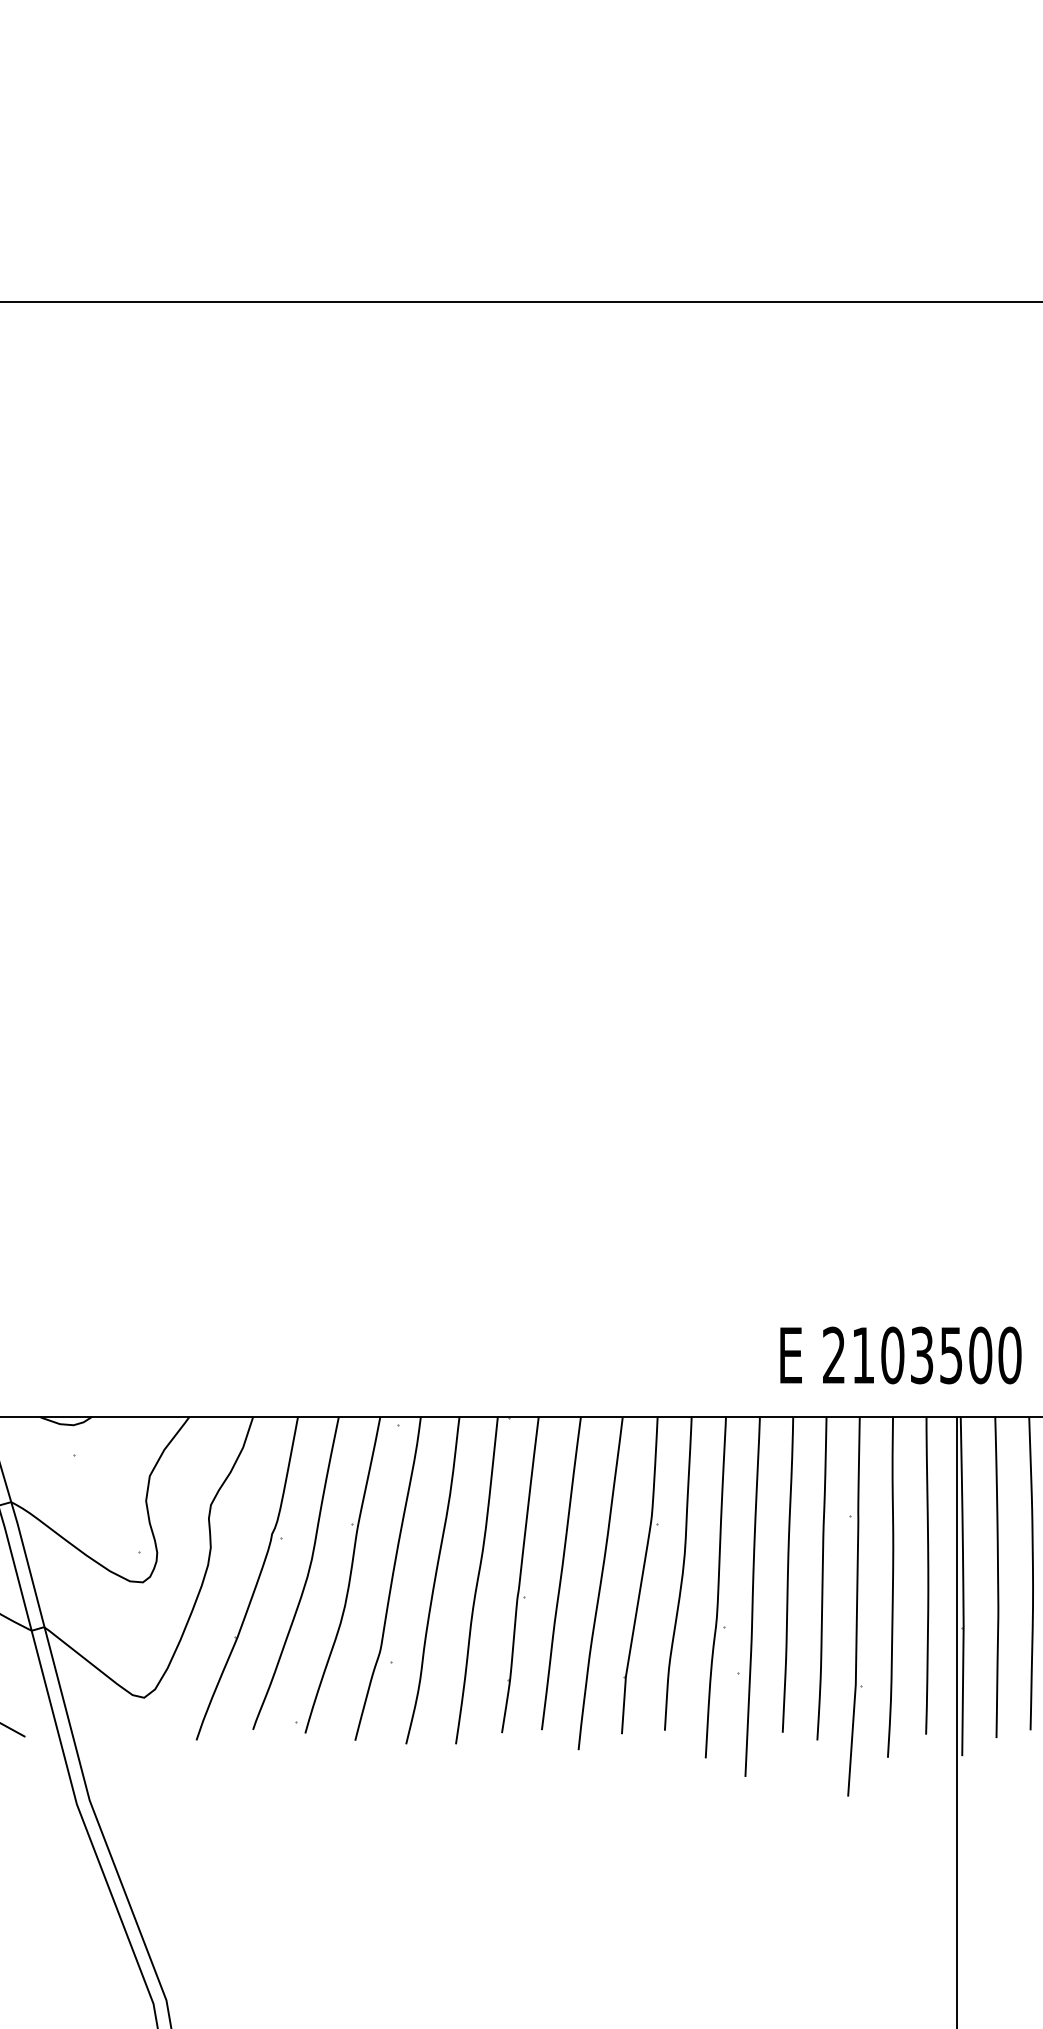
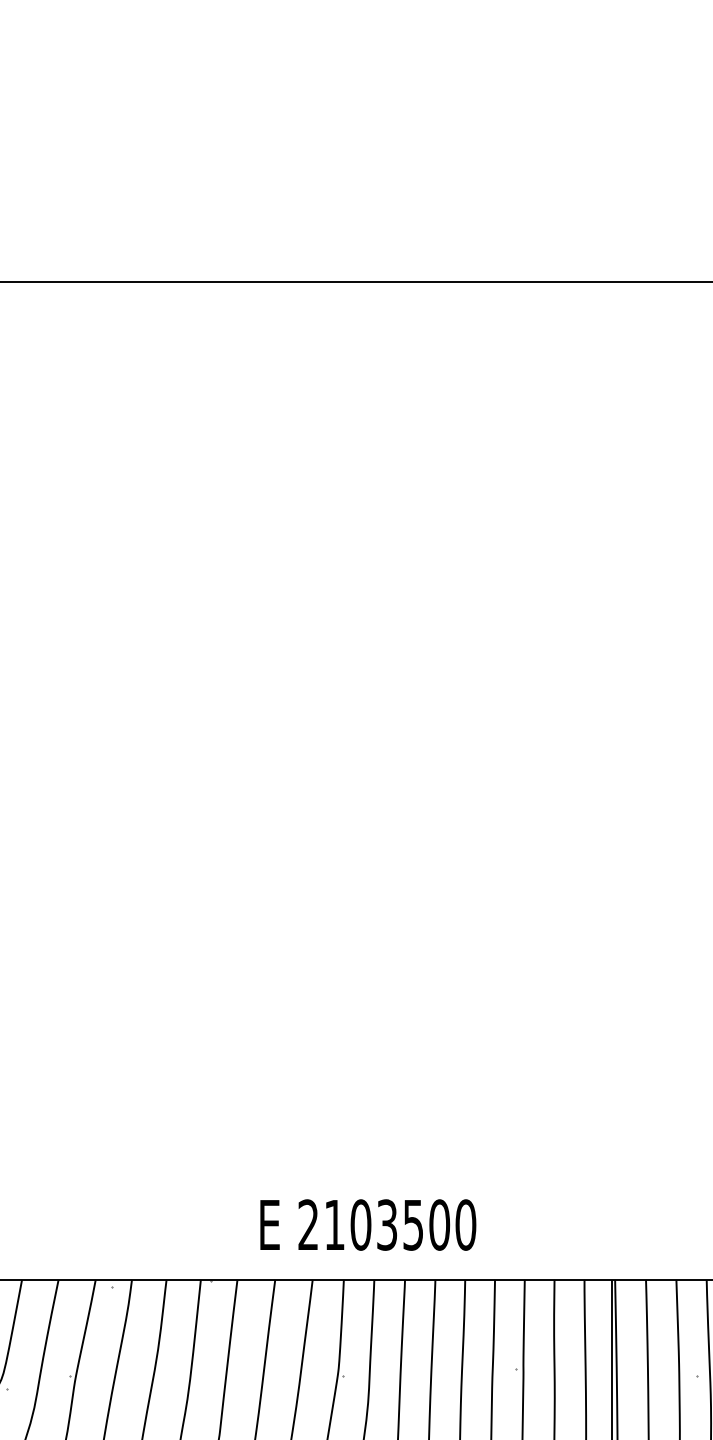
text: (900, 1355) -> (367, 1225), moved

